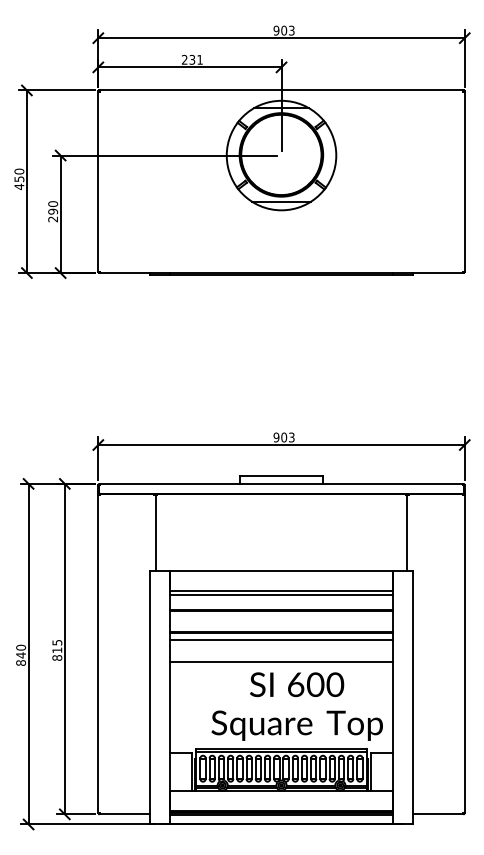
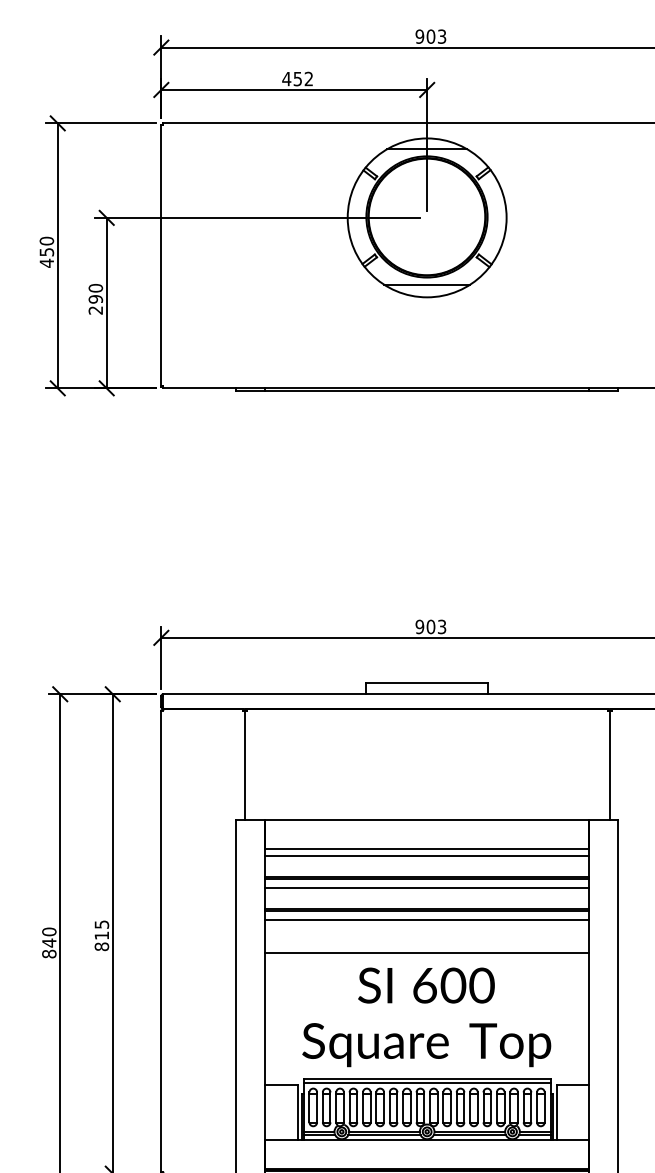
text: (191, 59) -> (296, 78), 231 -> 452
line: (281, 617) -> (427, 888), added
text: (296, 706) -> (425, 1017), moved

